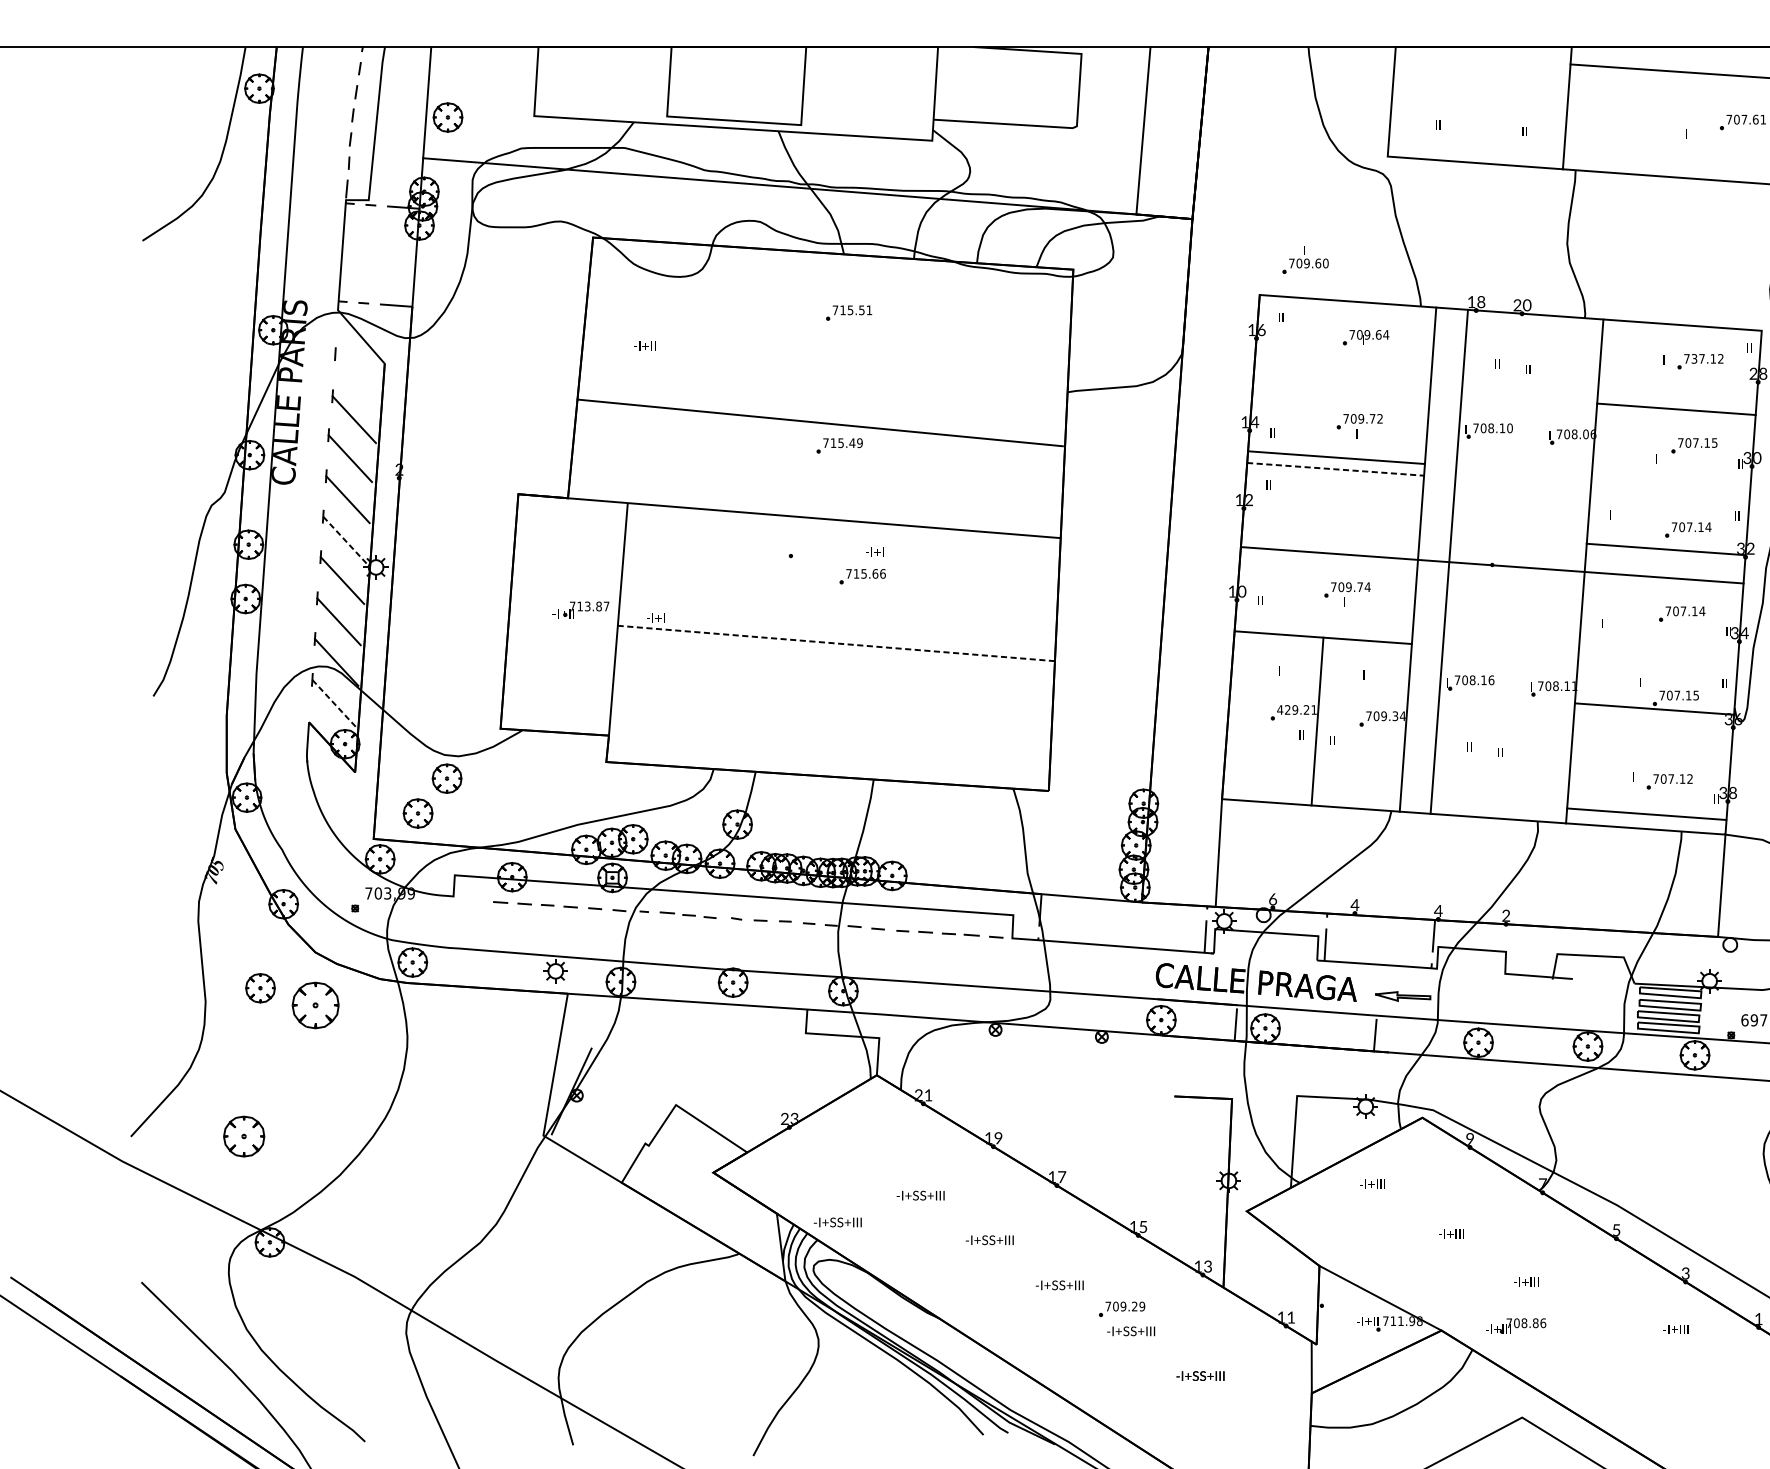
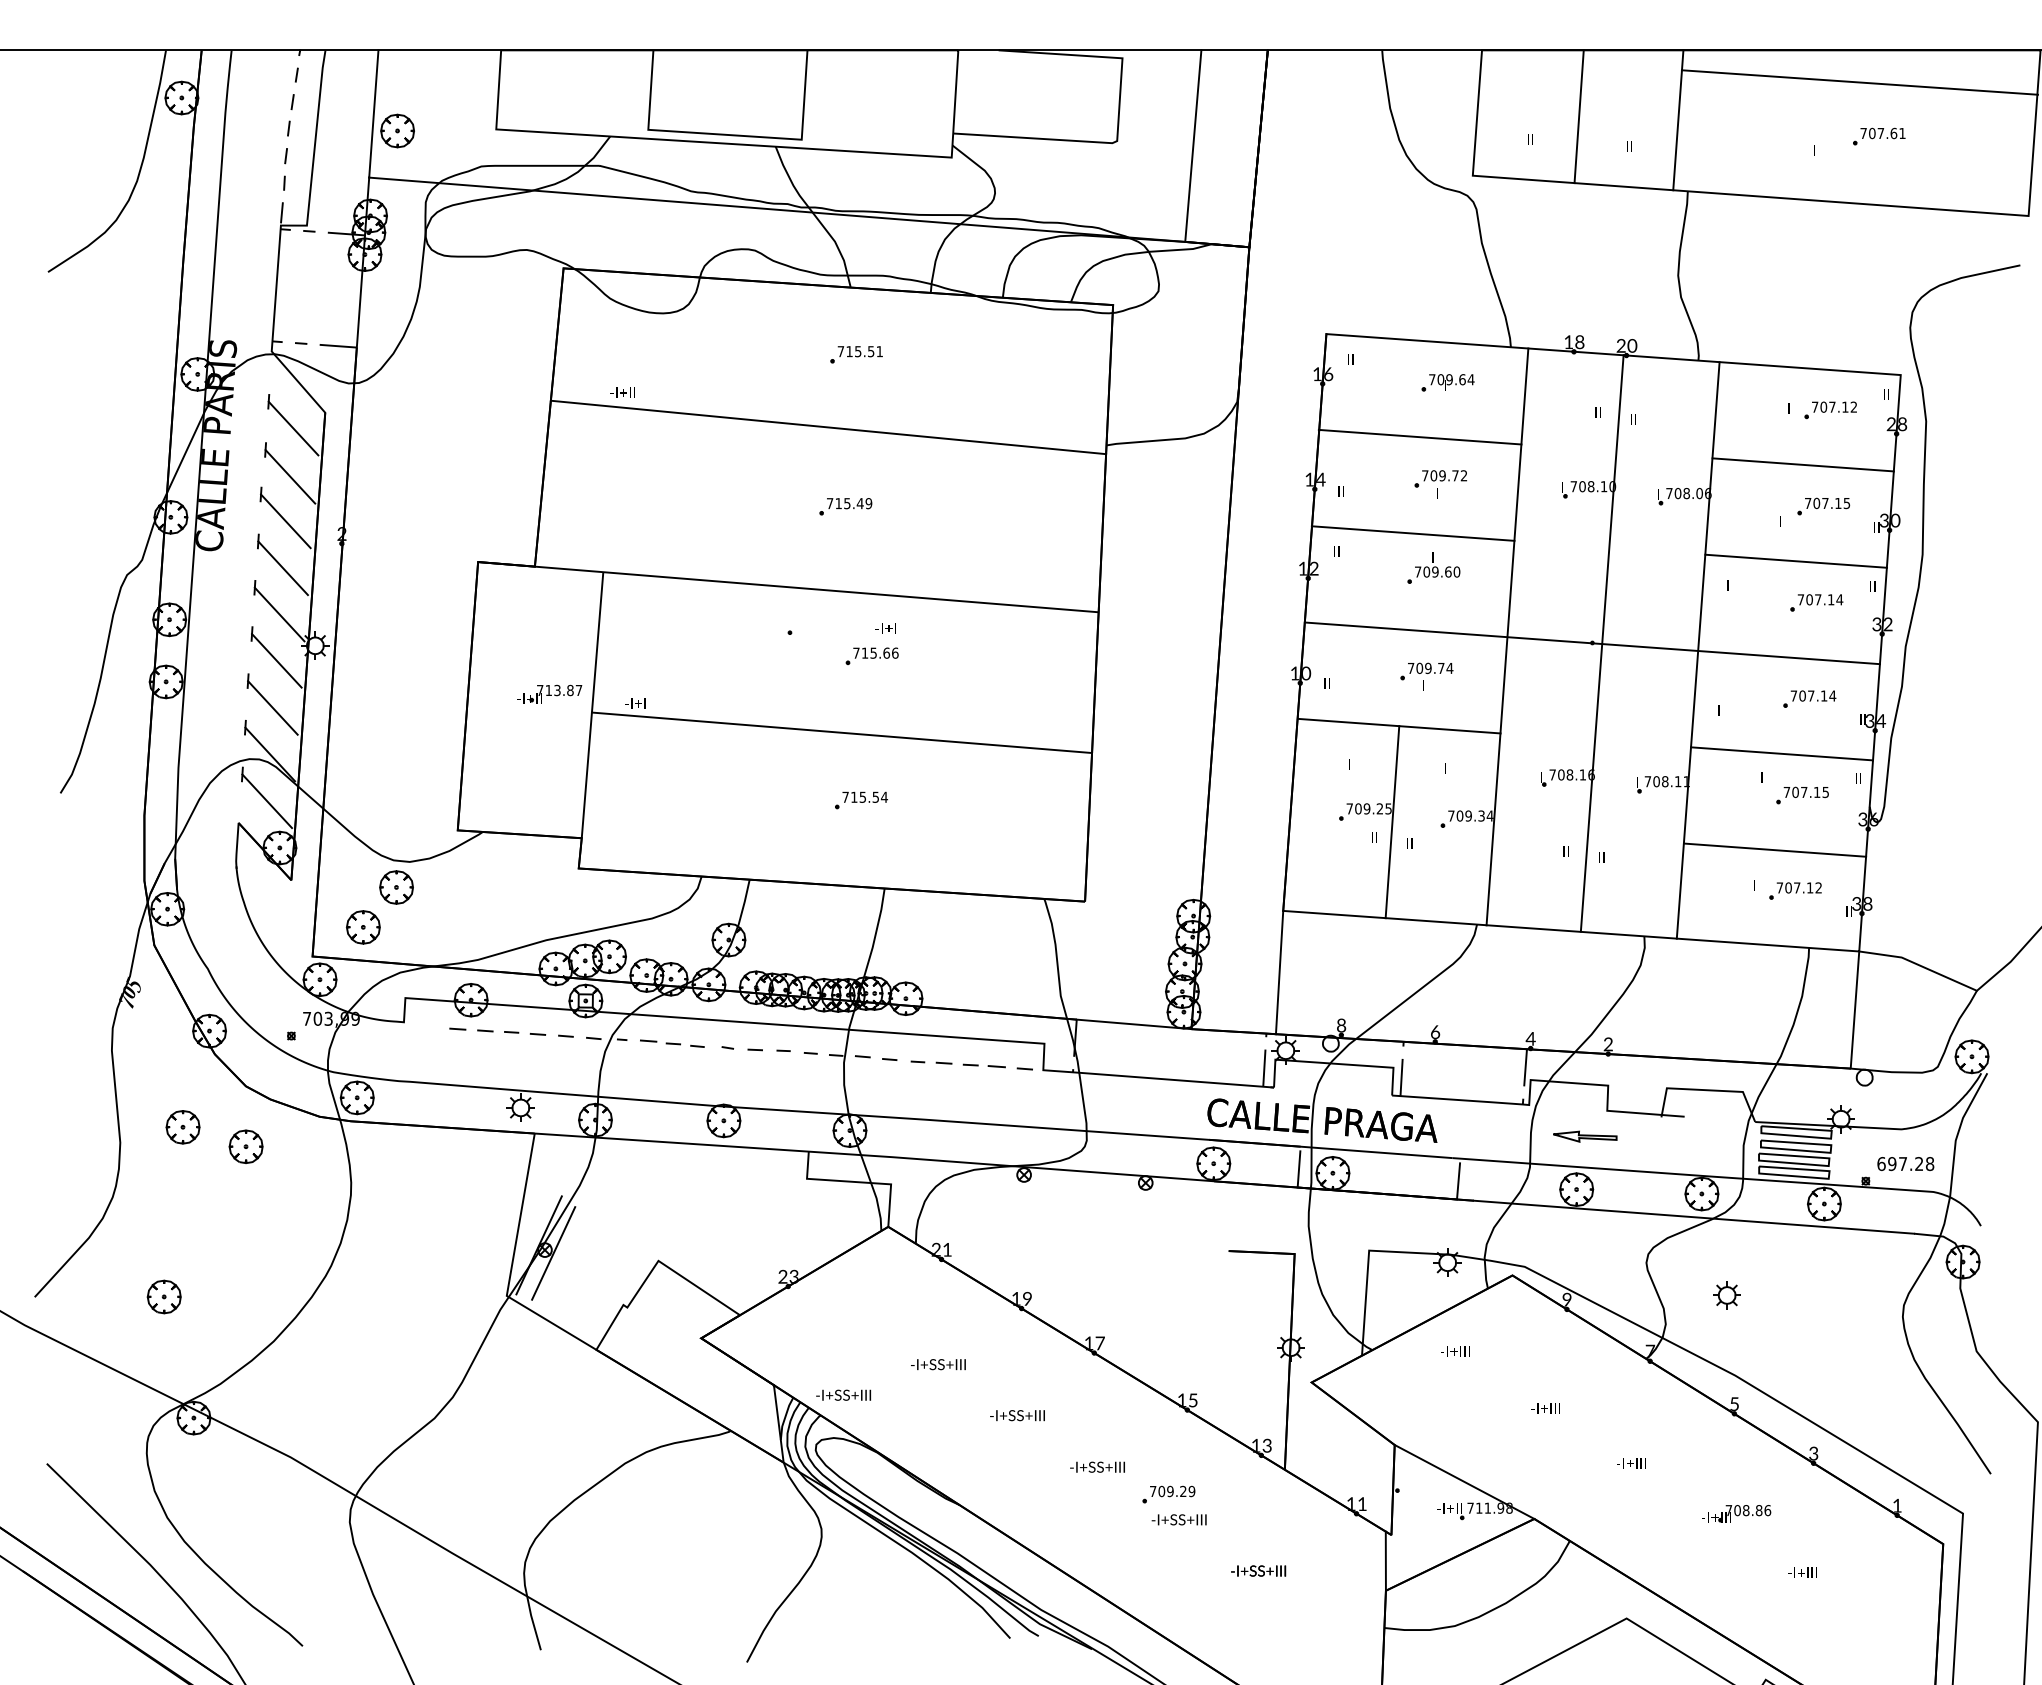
line: (1480, 104) -> (1578, 116), added
part: (1305, 259) -> (1433, 567), moved
text: (1694, 358) -> (1823, 406), 737.12 -> 707.12
line: (357, 377) -> (293, 428), added
line: (820, 422) -> (828, 427), moved
line: (1335, 457) -> (1419, 436), moved
line: (1335, 469) -> (1413, 533), dashed -> solid
line: (344, 540) -> (279, 614), dashed -> solid
line: (1666, 548) -> (1796, 560), moved
line: (1448, 561) -> (1601, 643), moved
line: (836, 643) -> (842, 732), dashed -> solid
part: (853, 702) -> (861, 800), added
line: (334, 703) -> (267, 801), dashed -> solid
line: (1654, 708) -> (1782, 753), moved
text: (1296, 709) -> (1368, 808), 429.21 -> 709.25
line: (1646, 813) -> (1774, 849), moved
text: (1272, 898) -> (1341, 1024), 6 -> 8
text: (1355, 904) -> (1435, 1031), 4 -> 6
part: (1403, 996) -> (1585, 1136), moved
part: (315, 1005) -> (245, 1146), size x0.62
line: (584, 1098) -> (553, 1253), added
part: (1609, 1135) -> (1726, 1295), added
part: (243, 1136) -> (163, 1296), size x0.71
part: (1515, 1325) -> (1736, 1513), moved
text: (1675, 1329) -> (1802, 1572), moved

